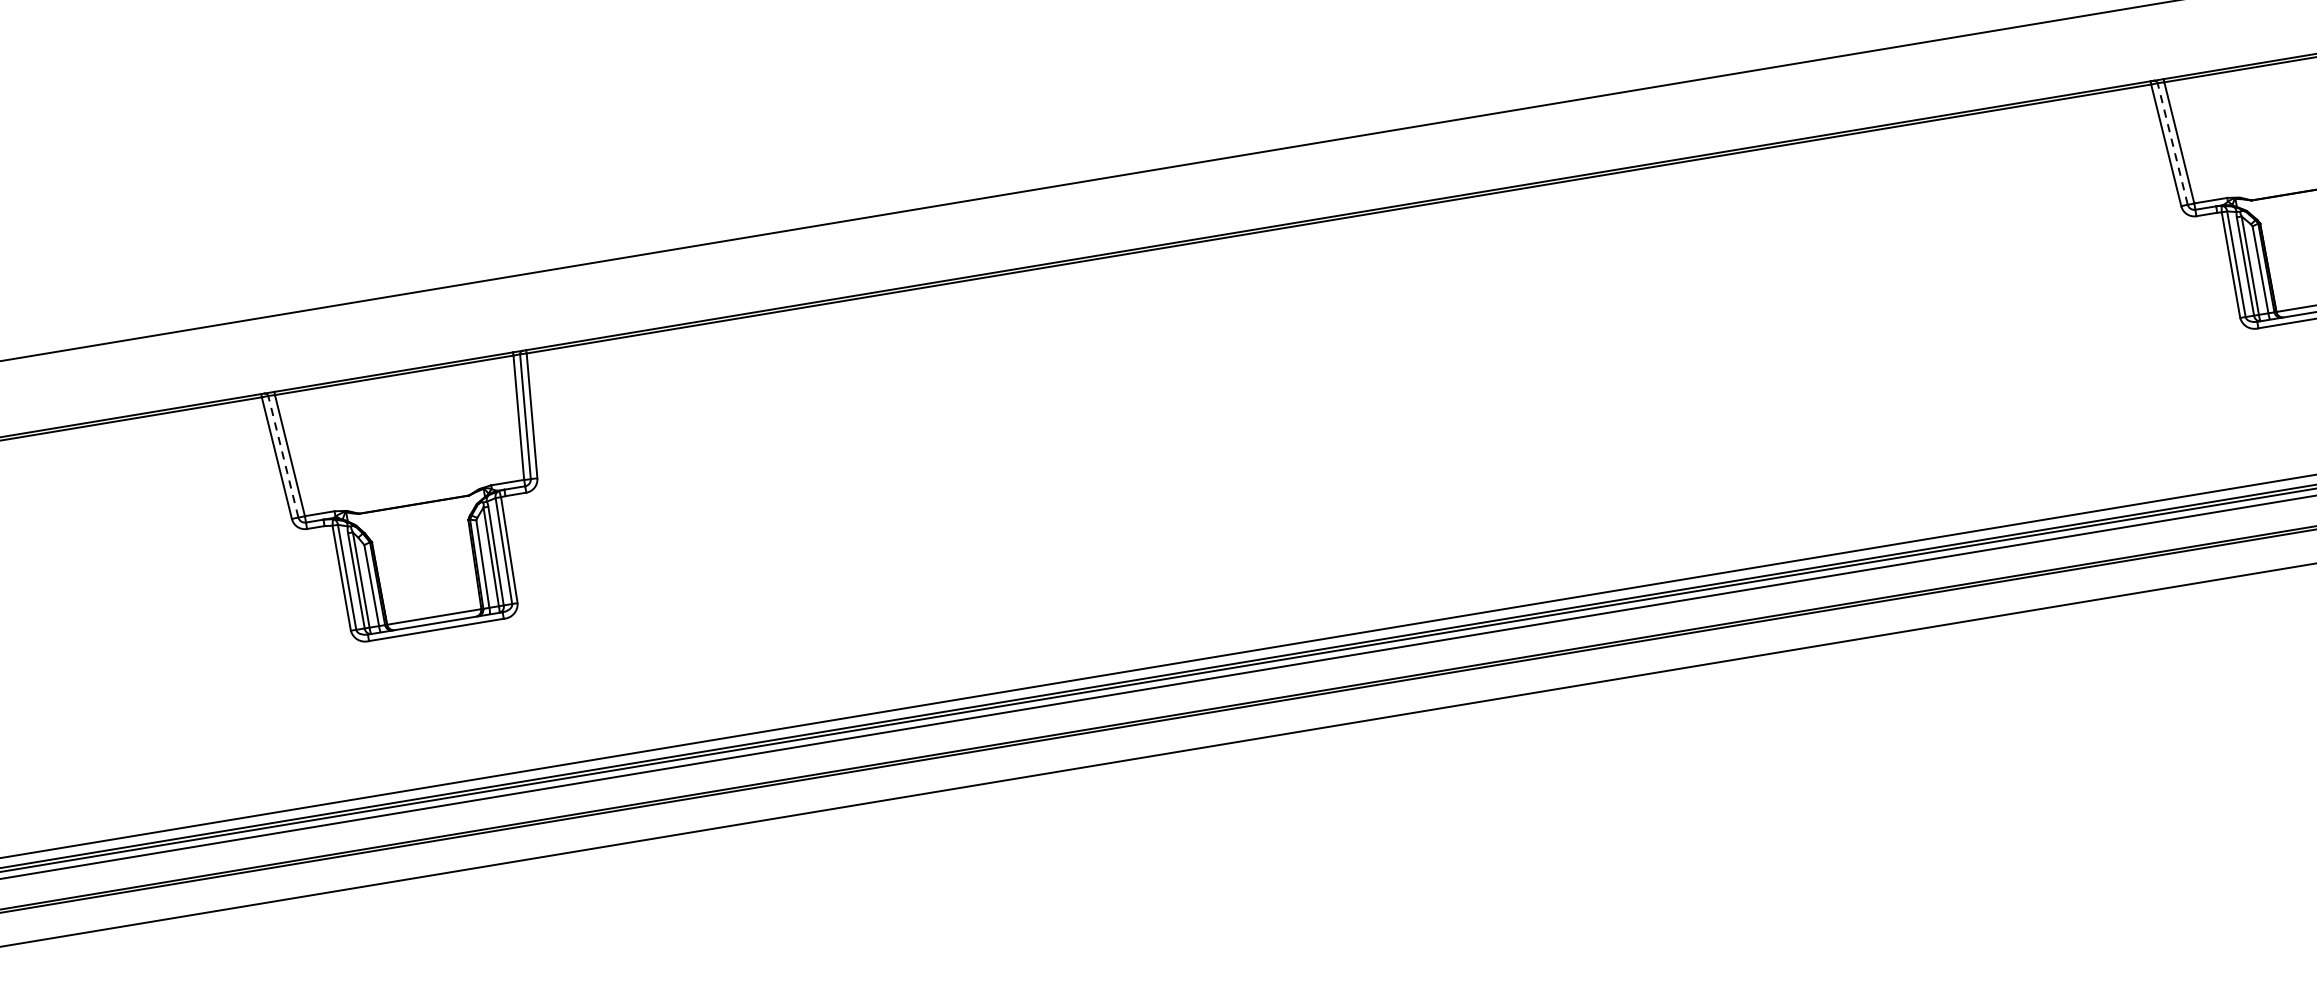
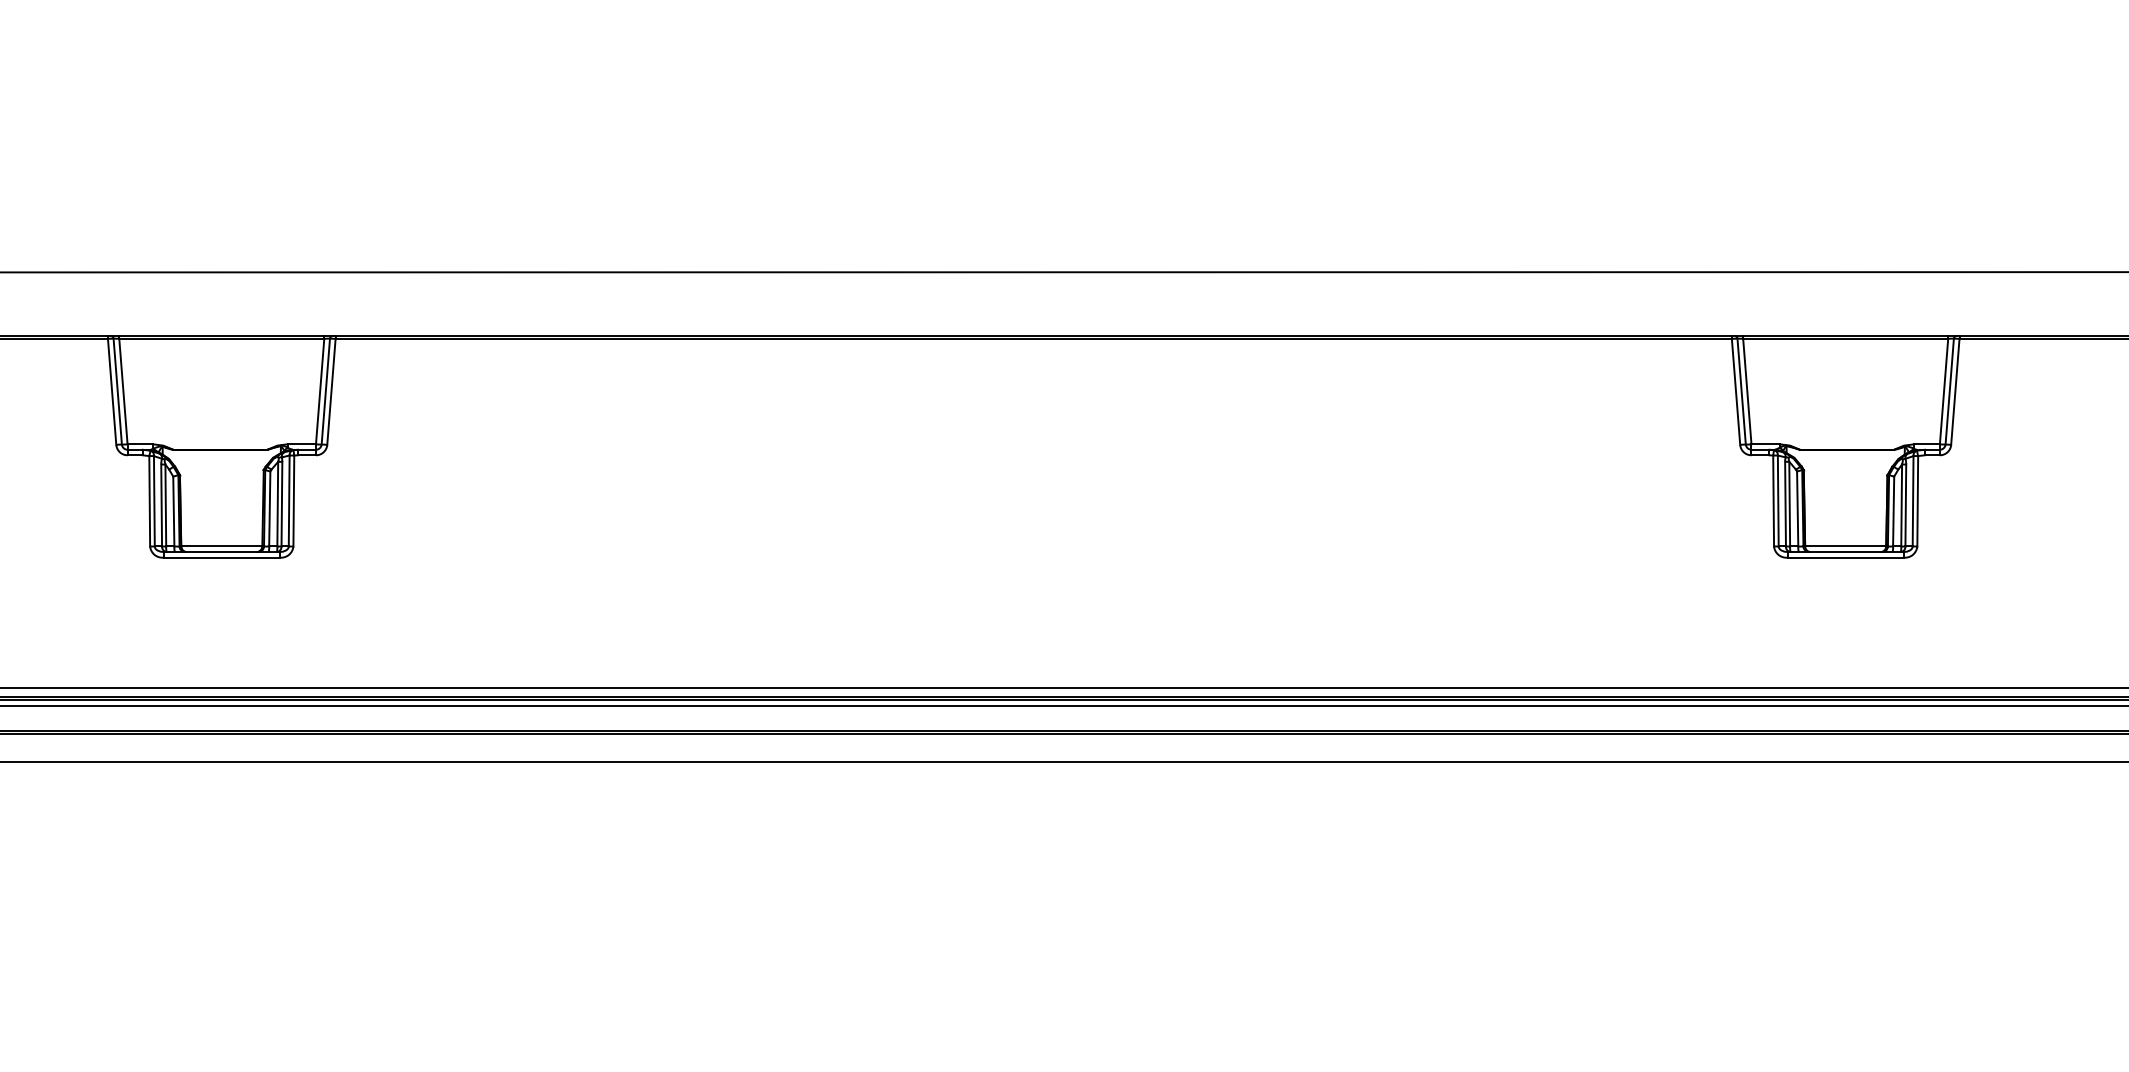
line: (2172, 143) -> (1741, 391), dashed -> solid
line: (283, 456) -> (117, 391), dashed -> solid

